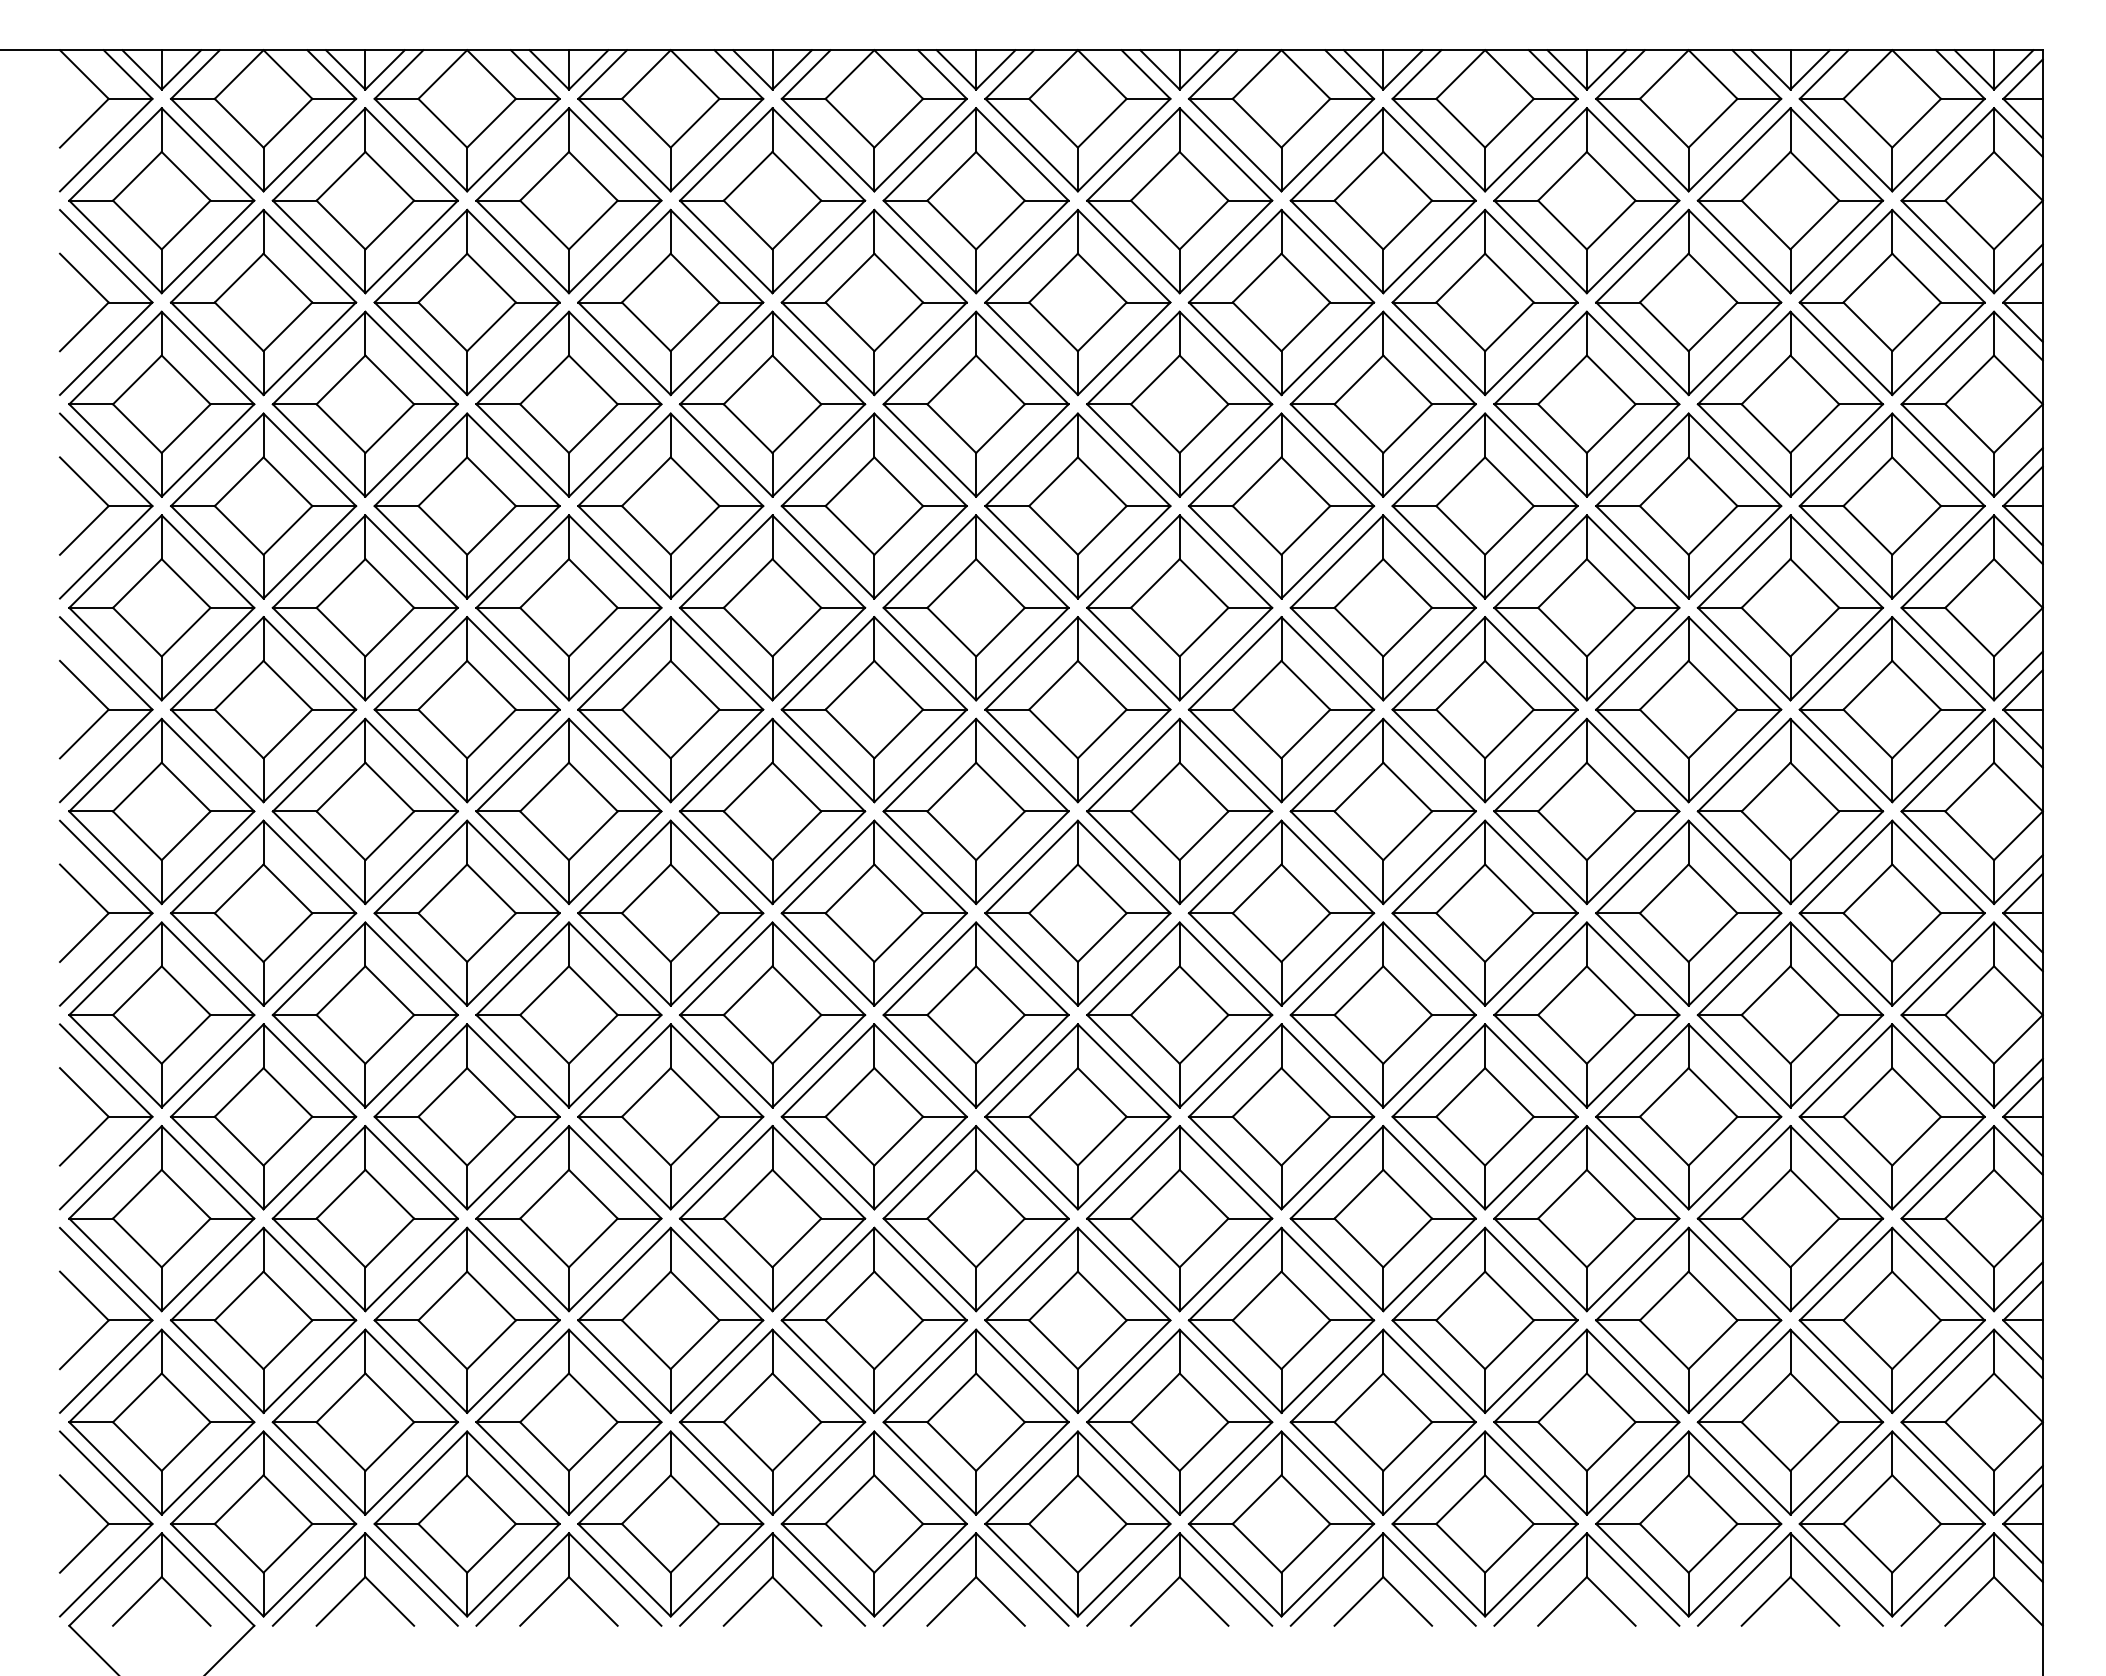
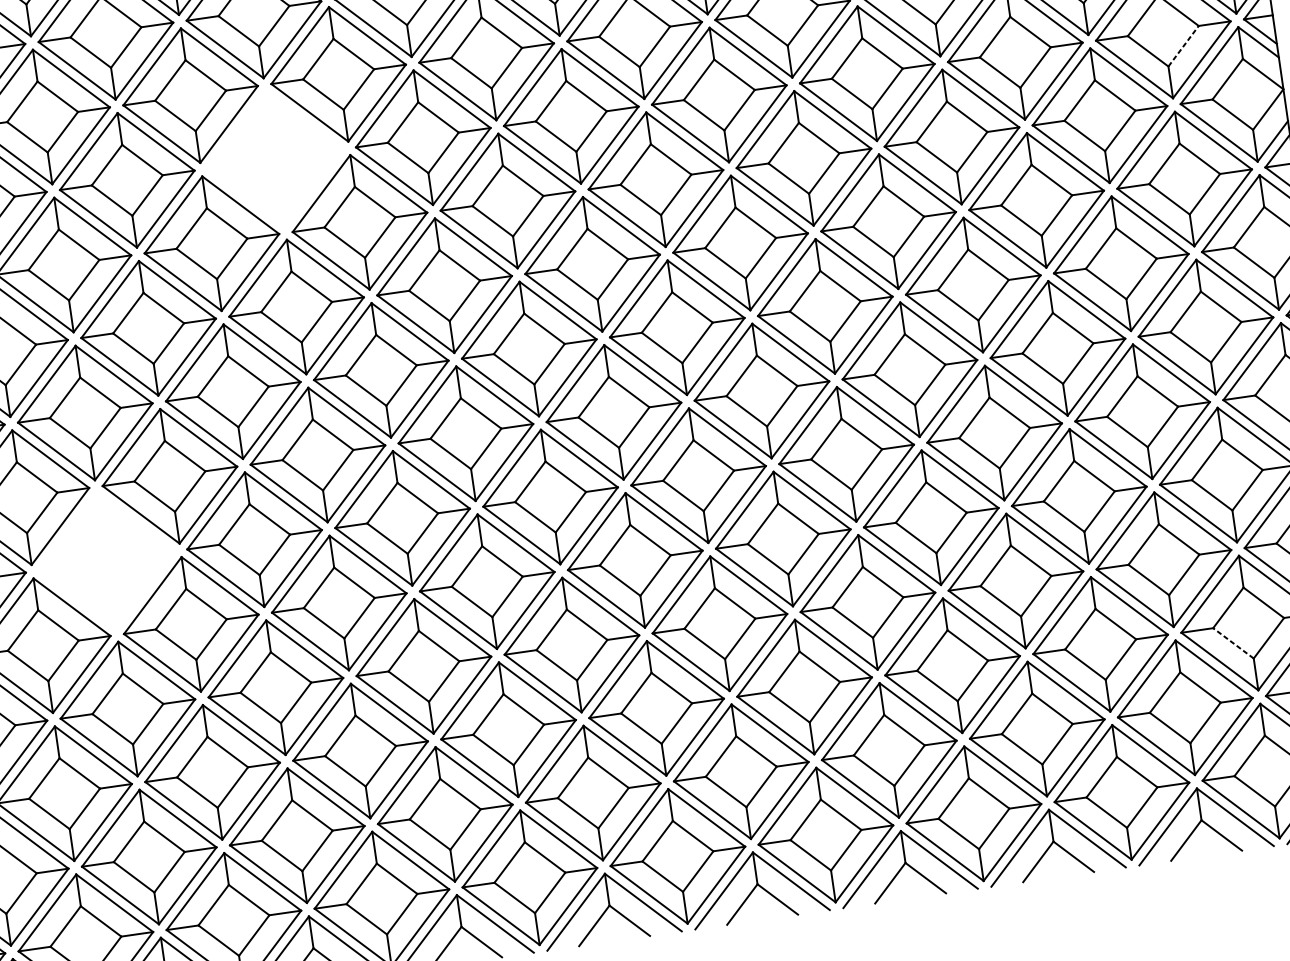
part: (670, 505) -> (275, 158), removed
line: (1916, 530) -> (1183, 46), solid -> dashed
part: (364, 1014) -> (105, 560), removed
line: (1867, 1344) -> (1233, 643), solid -> dashed

